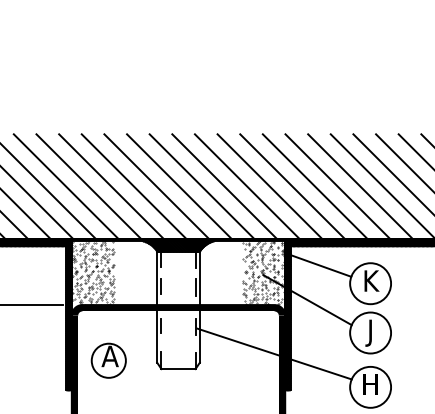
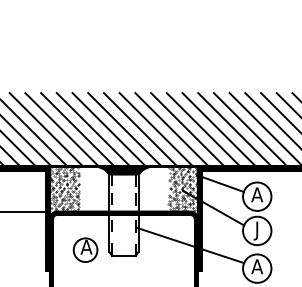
text: (369, 280) -> (256, 194), K -> A
part: (108, 359) -> (85, 249), moved
text: (370, 384) -> (257, 266), H -> A

